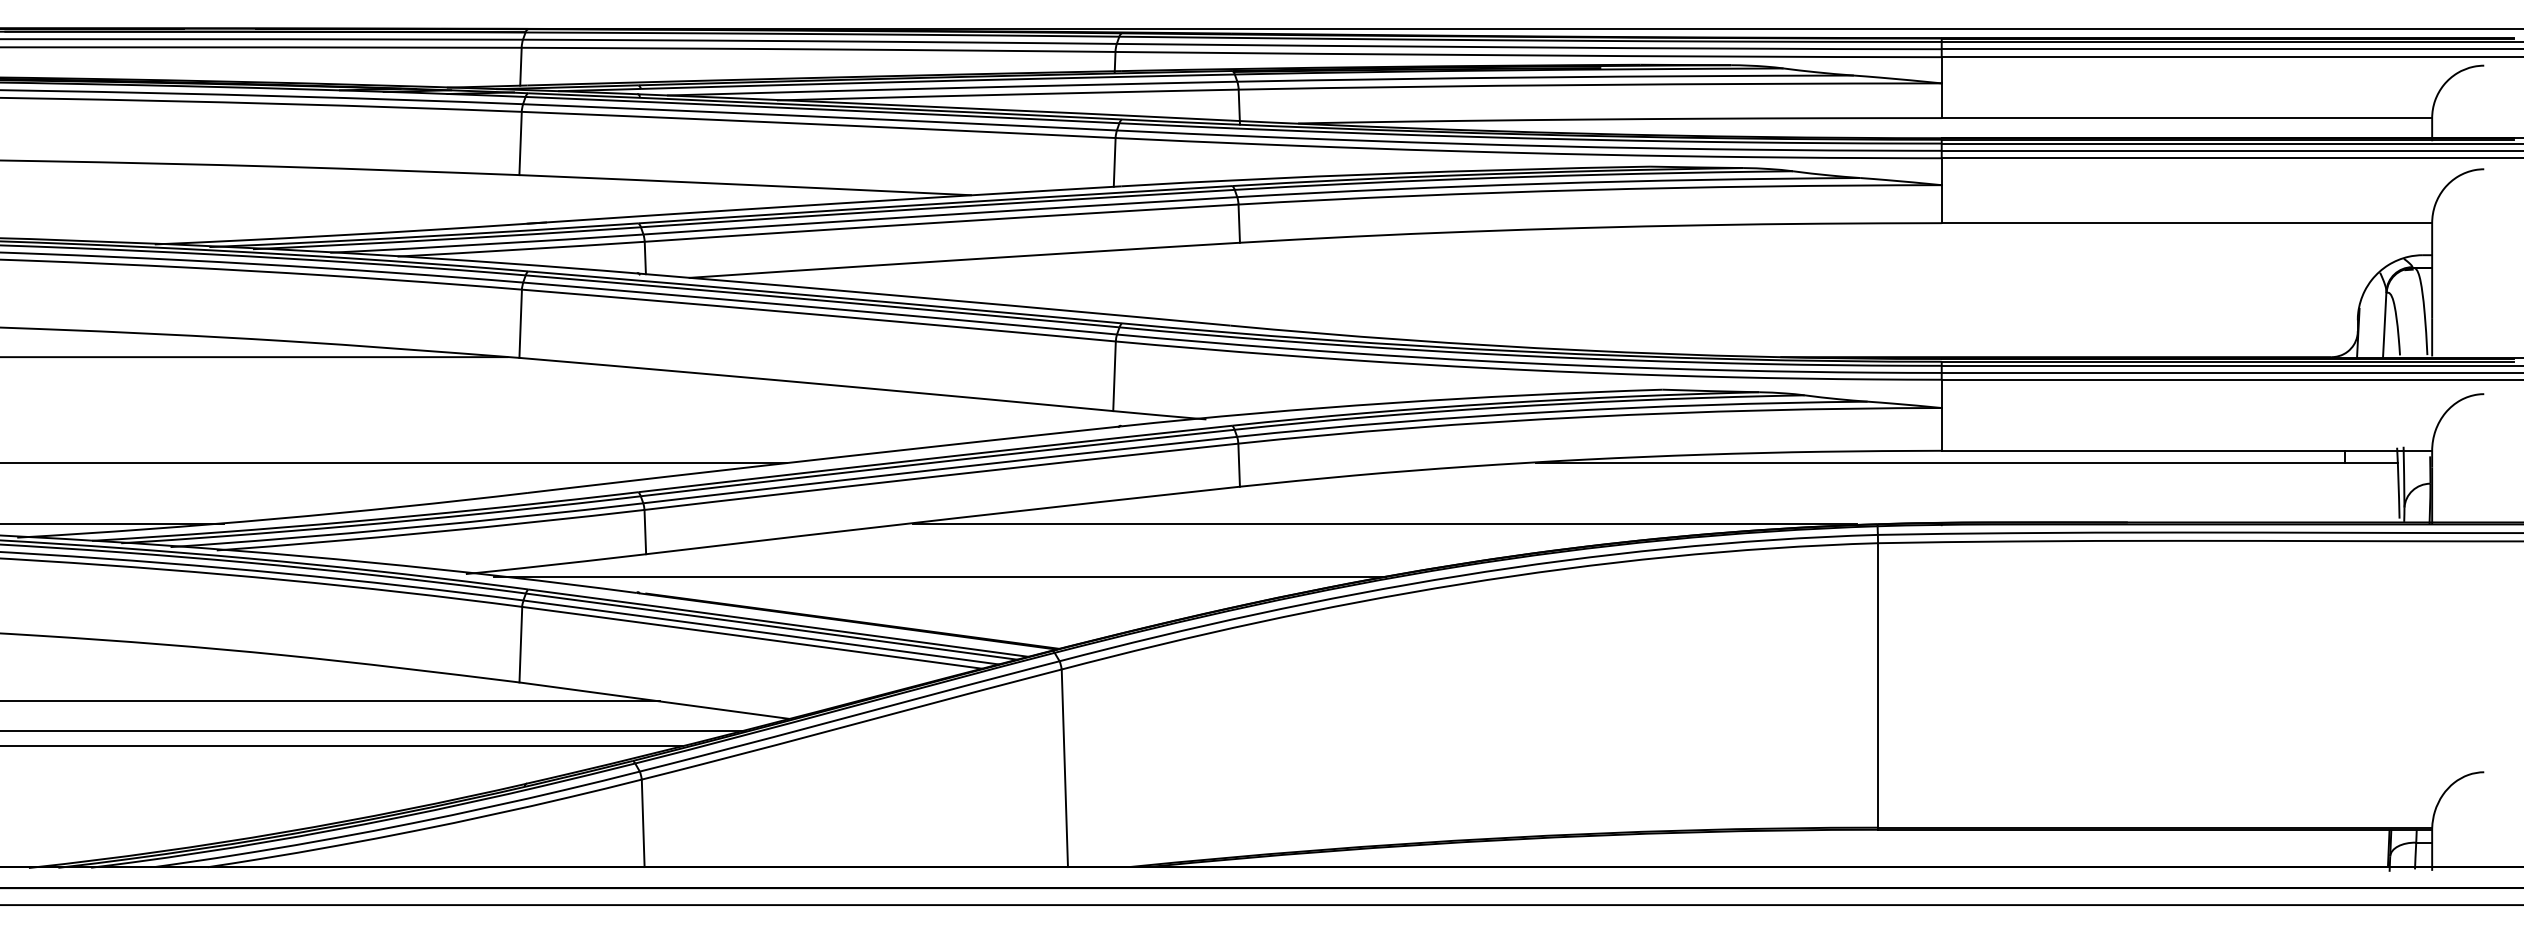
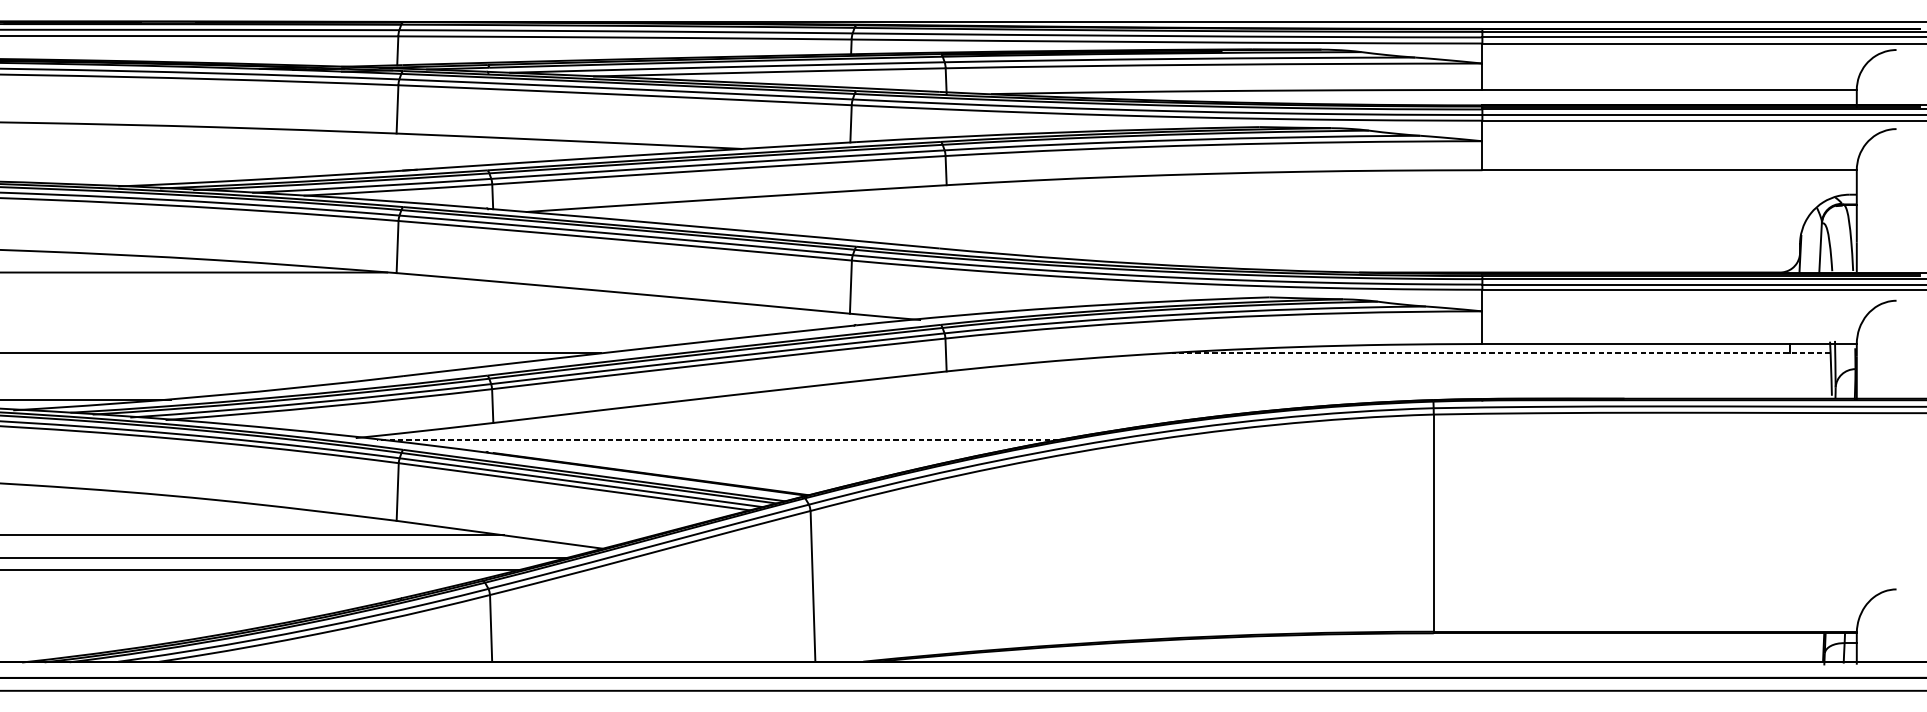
line: (1966, 463) -> (1501, 353), solid -> dashed
line: (1384, 523) -> (1057, 399), removed
line: (939, 576) -> (717, 439), solid -> dashed

